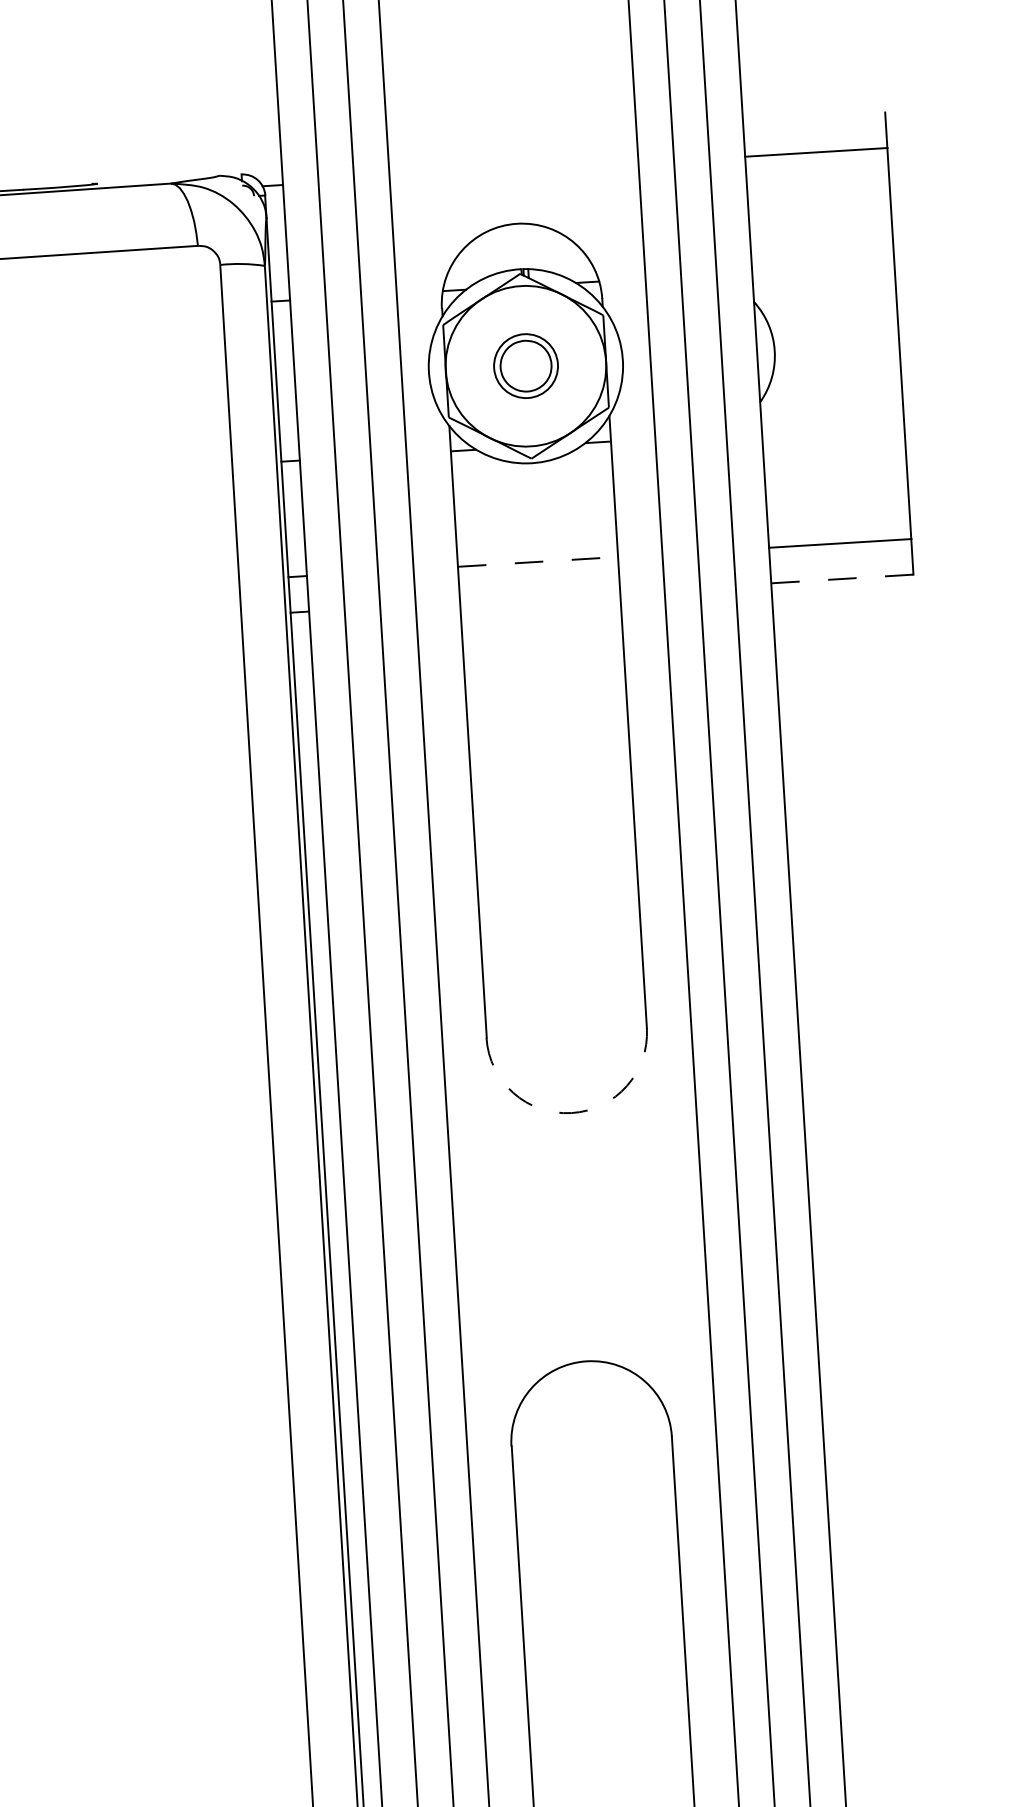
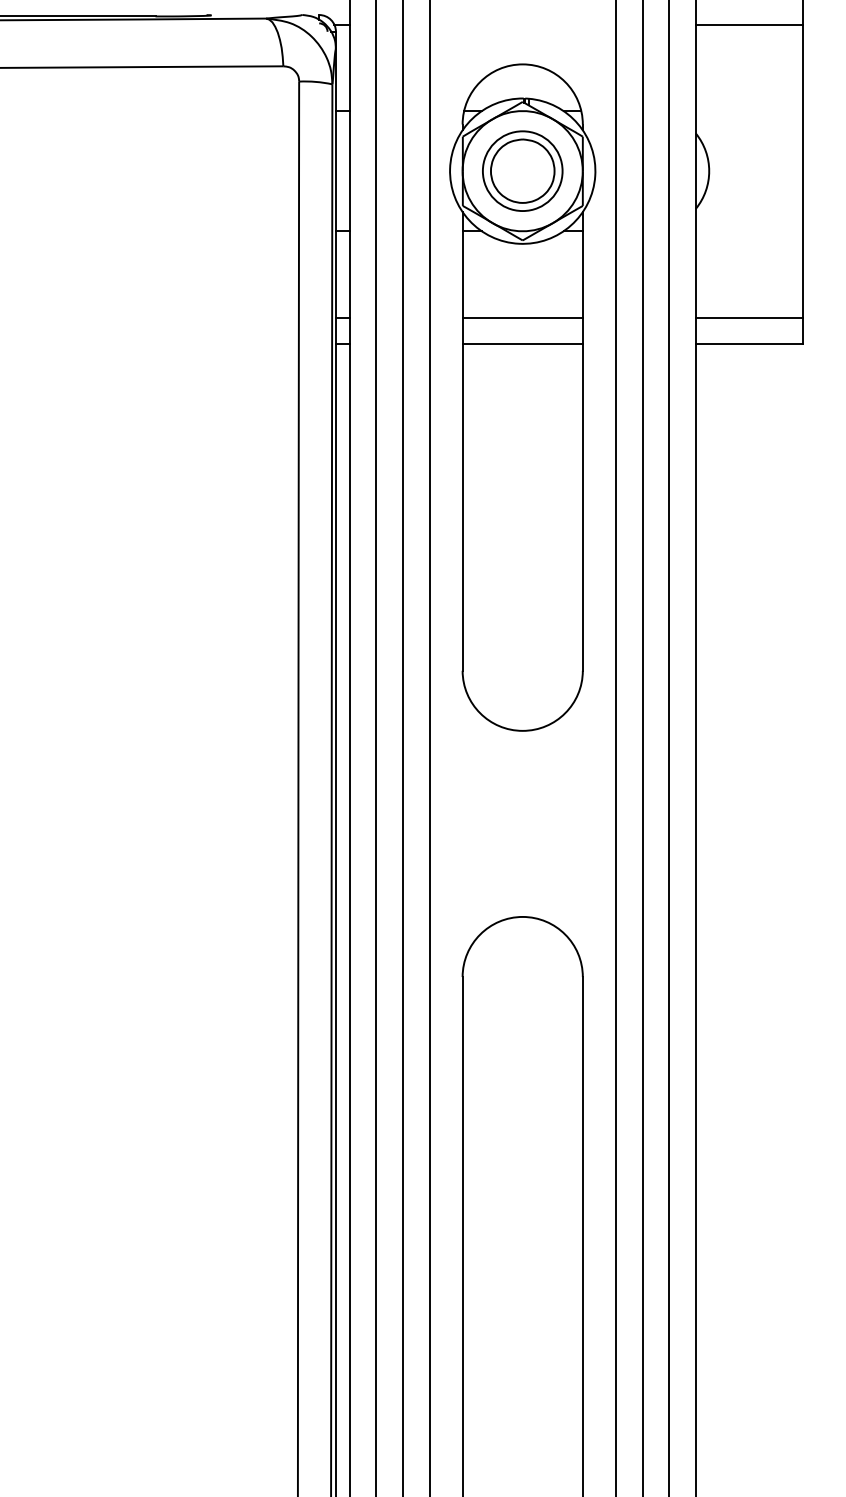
part: (525, 365) -> (522, 170), size x1.67
line: (537, 561) -> (522, 317), dashed -> solid
line: (842, 578) -> (749, 344), dashed -> solid
line: (539, 597) -> (522, 344), added
arc: (571, 1112) -> (522, 730), dashed -> solid

